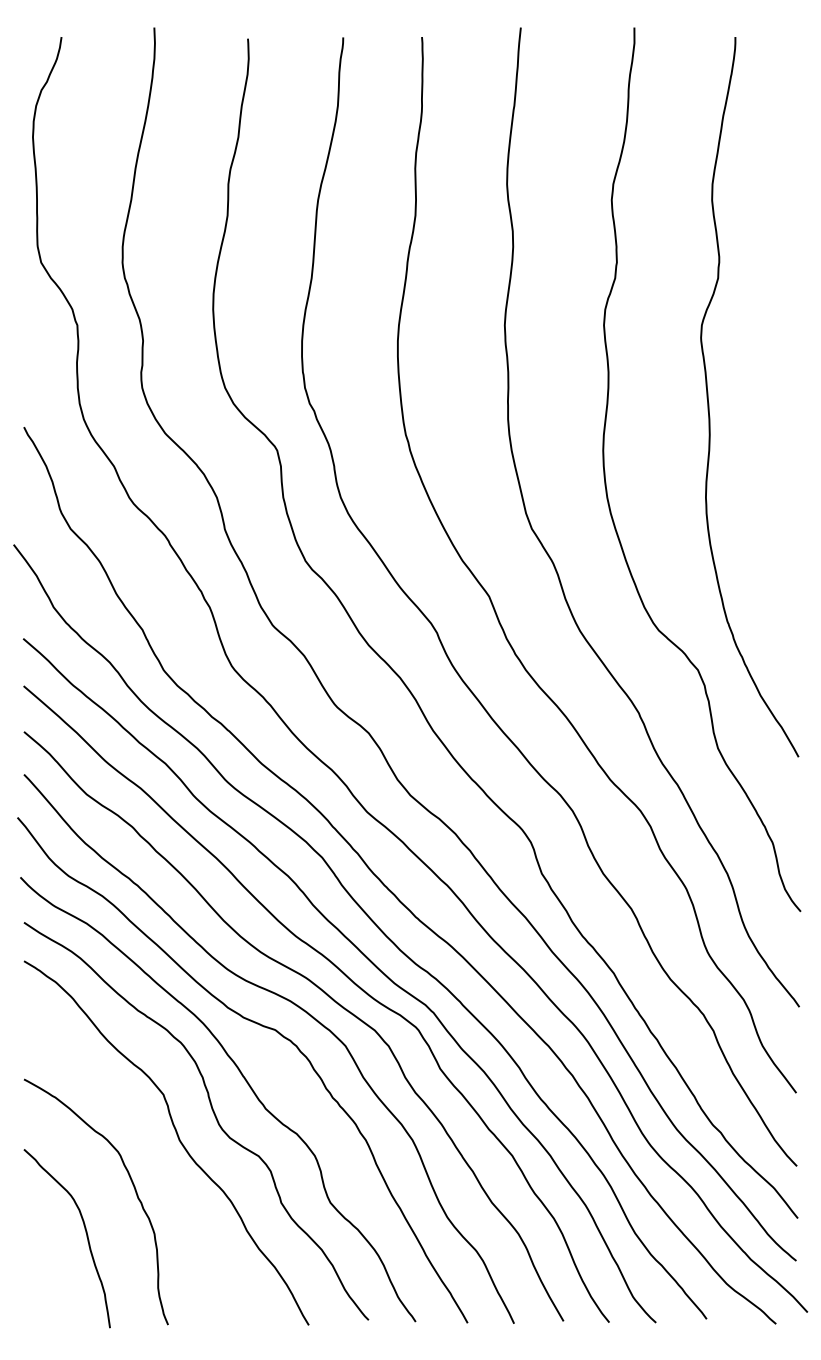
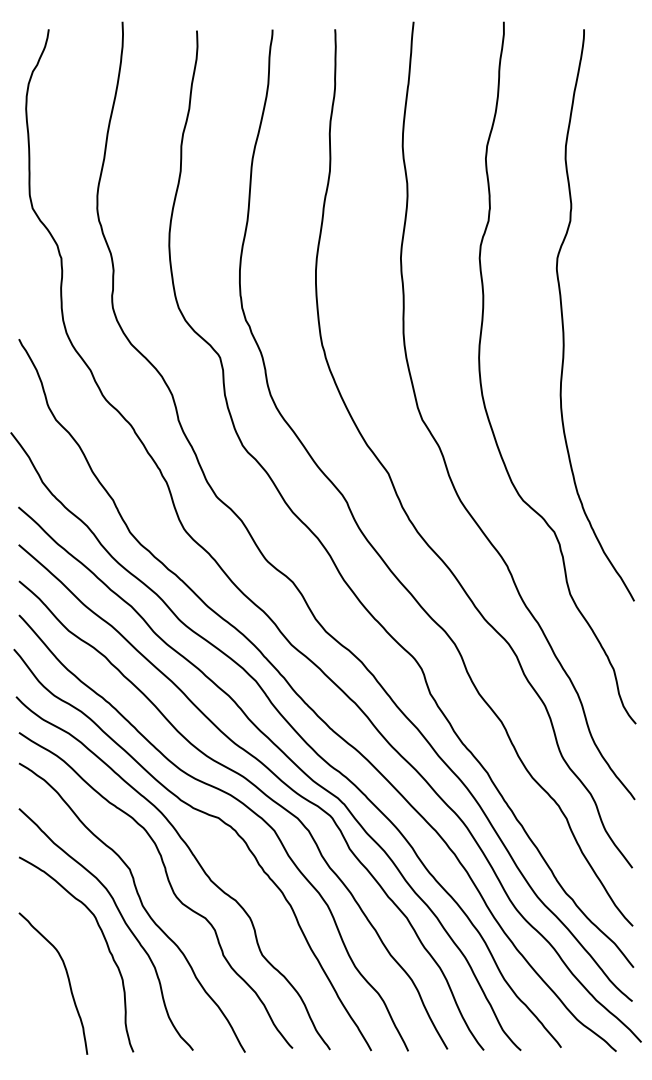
curve: (155, 1159) -> (123, 920), added

